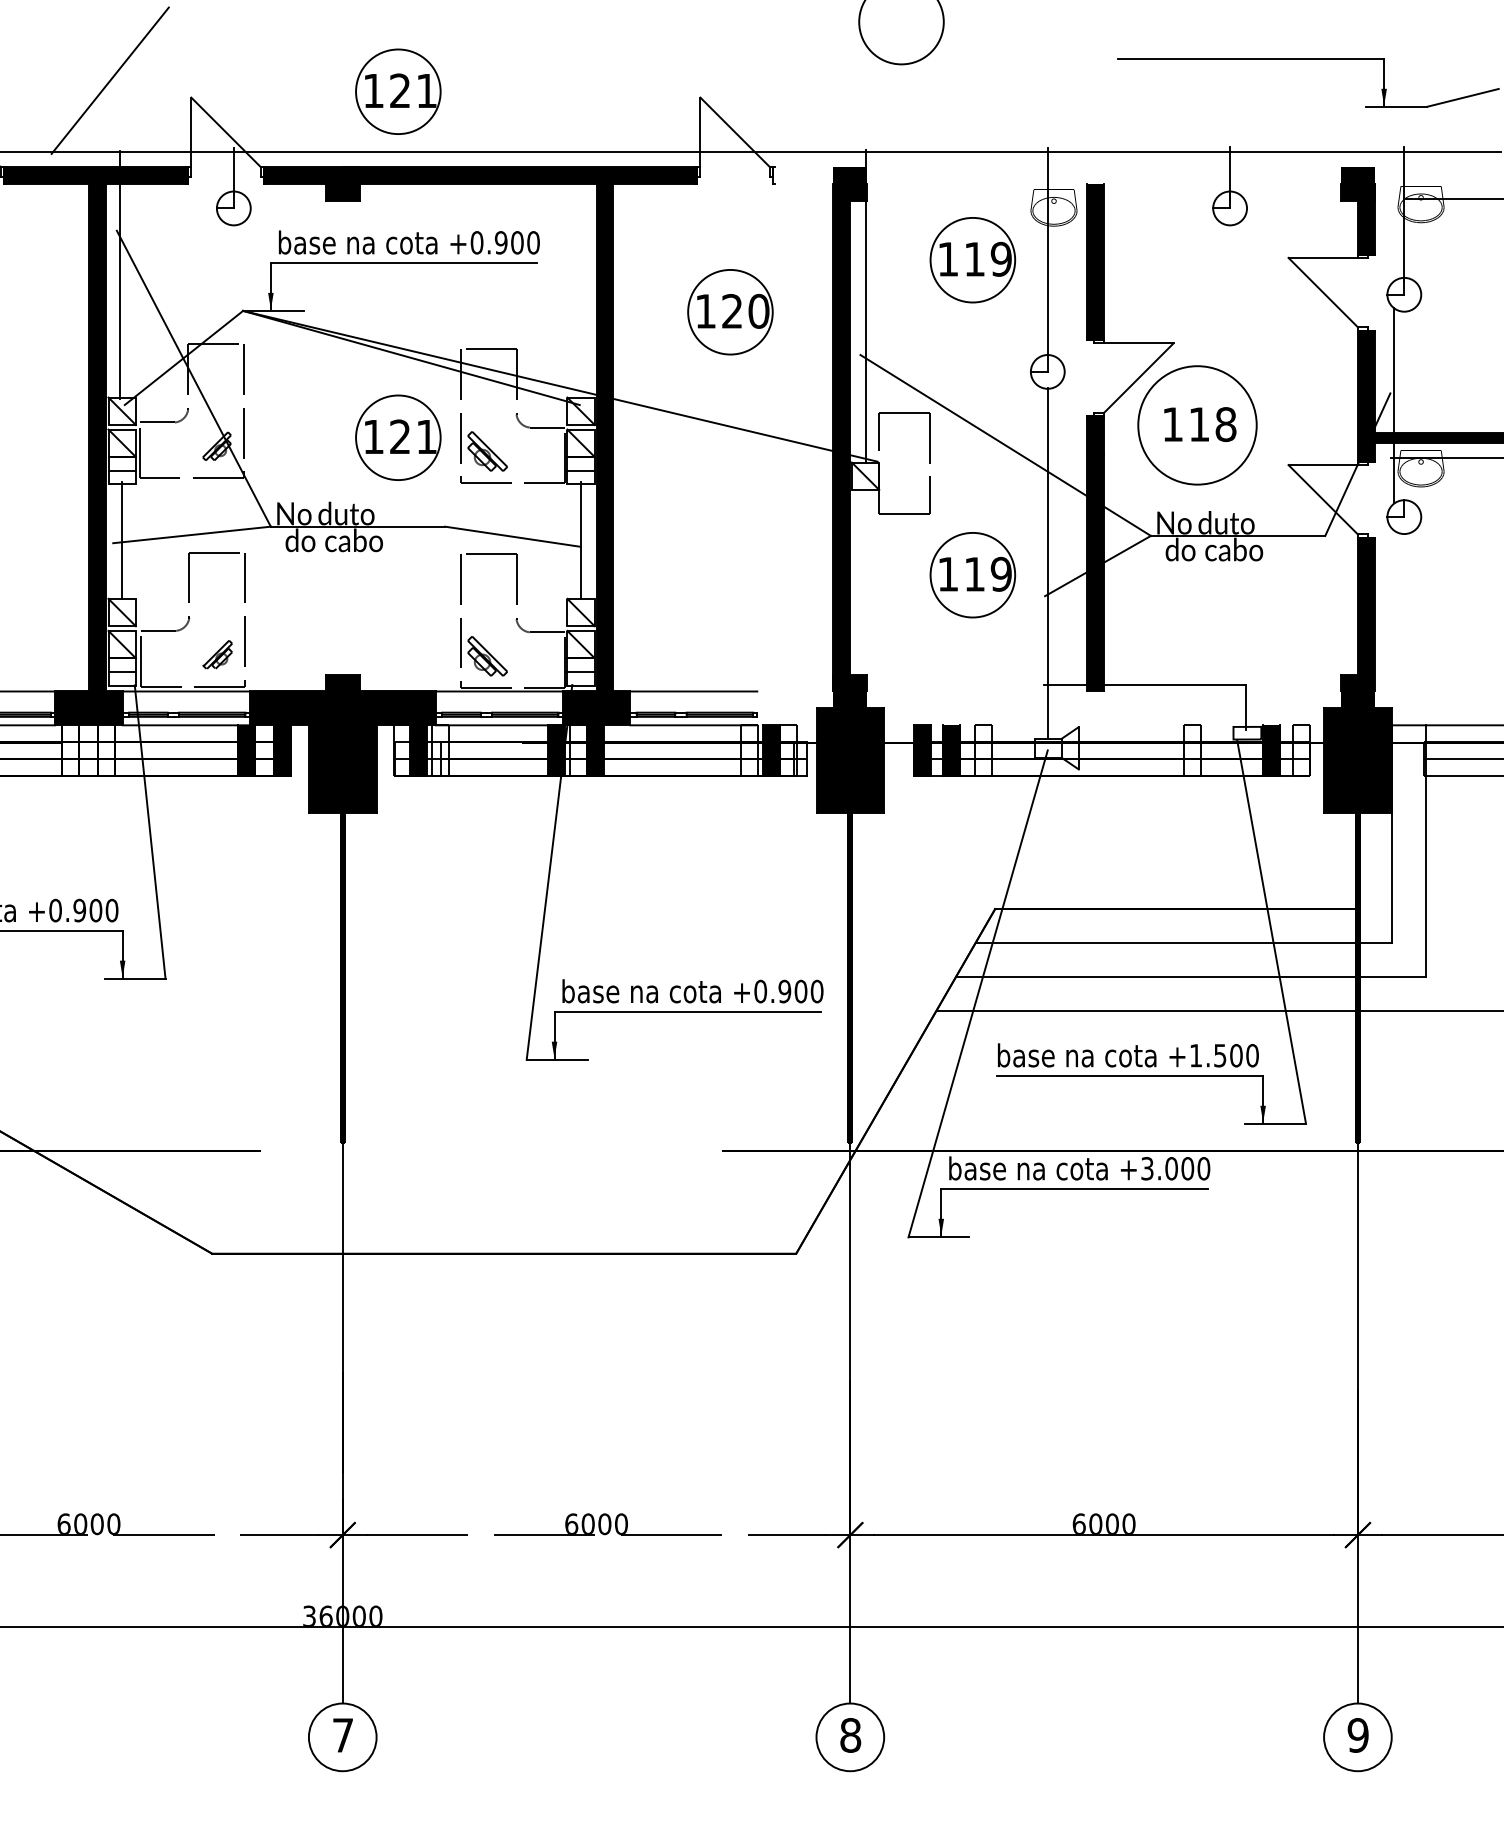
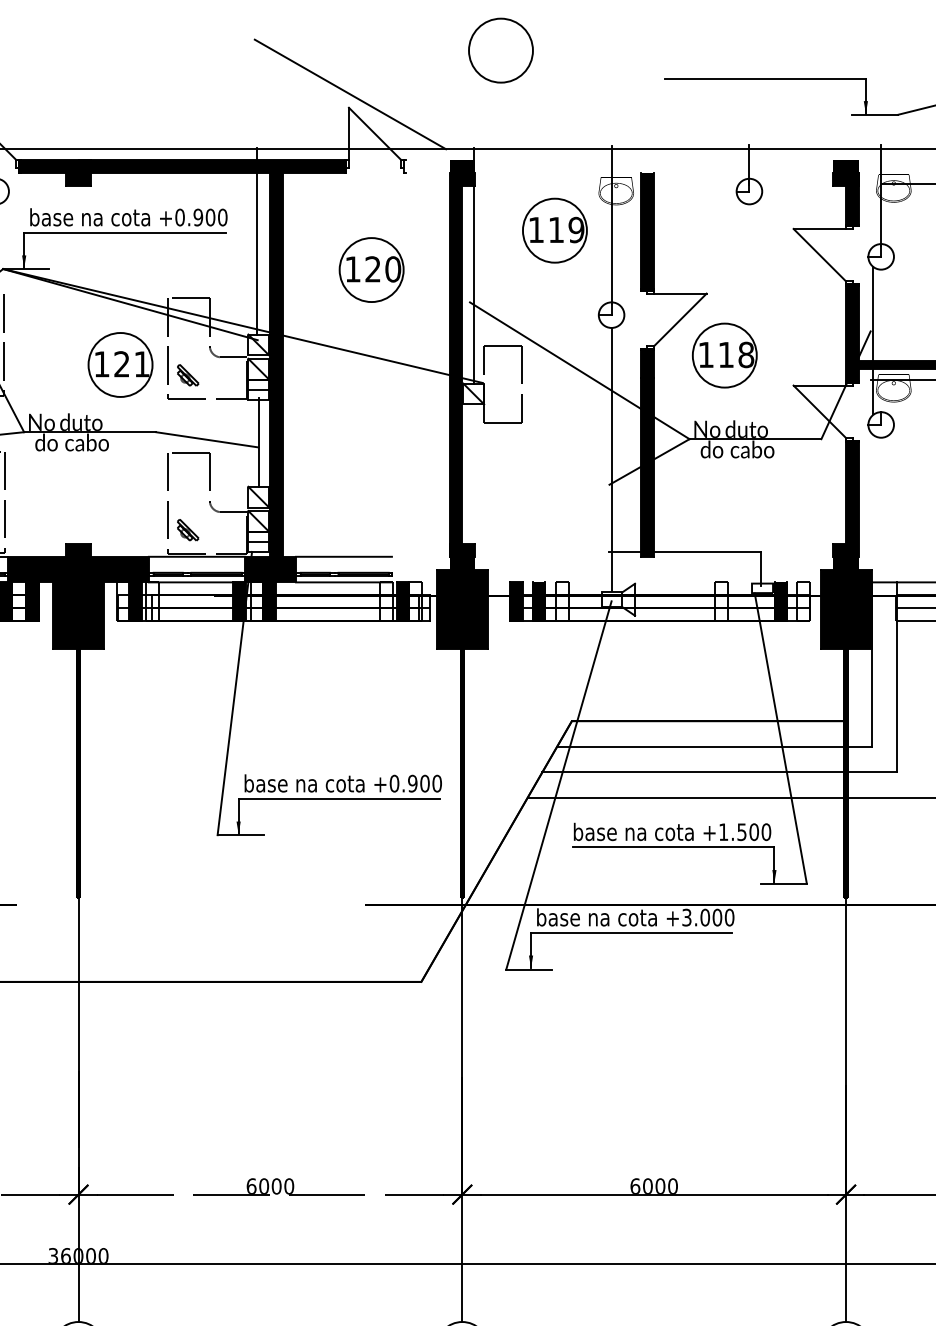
line: (701, 79) -> (349, 94), added
part: (398, 91) -> (120, 103), removed
line: (578, 274) -> (256, 241), added
circle: (1197, 425) -> (724, 355), size x0.71
part: (487, 451) -> (187, 375), size x0.71
part: (972, 575) -> (554, 469), removed
part: (487, 655) -> (187, 529), size x0.71

